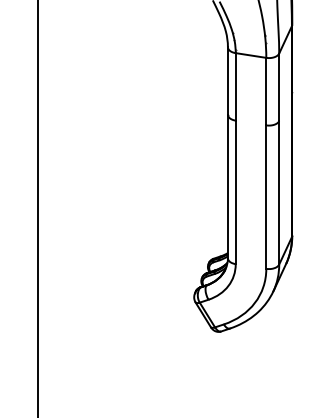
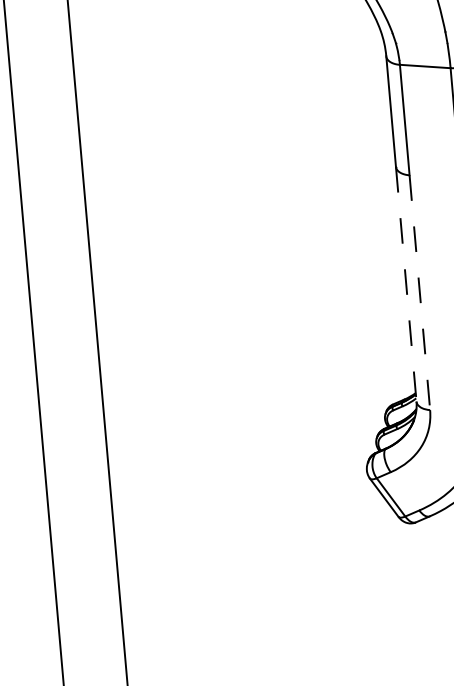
line: (227, 186) -> (405, 284), solid -> dashed
line: (235, 192) -> (419, 292), solid -> dashed

